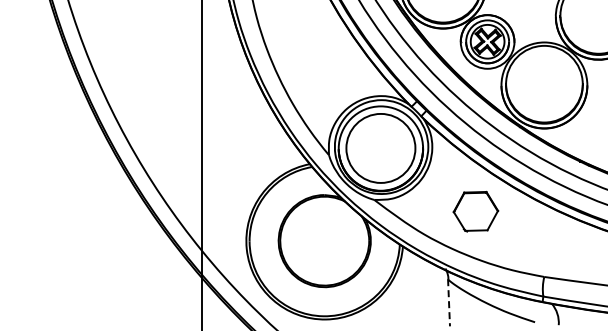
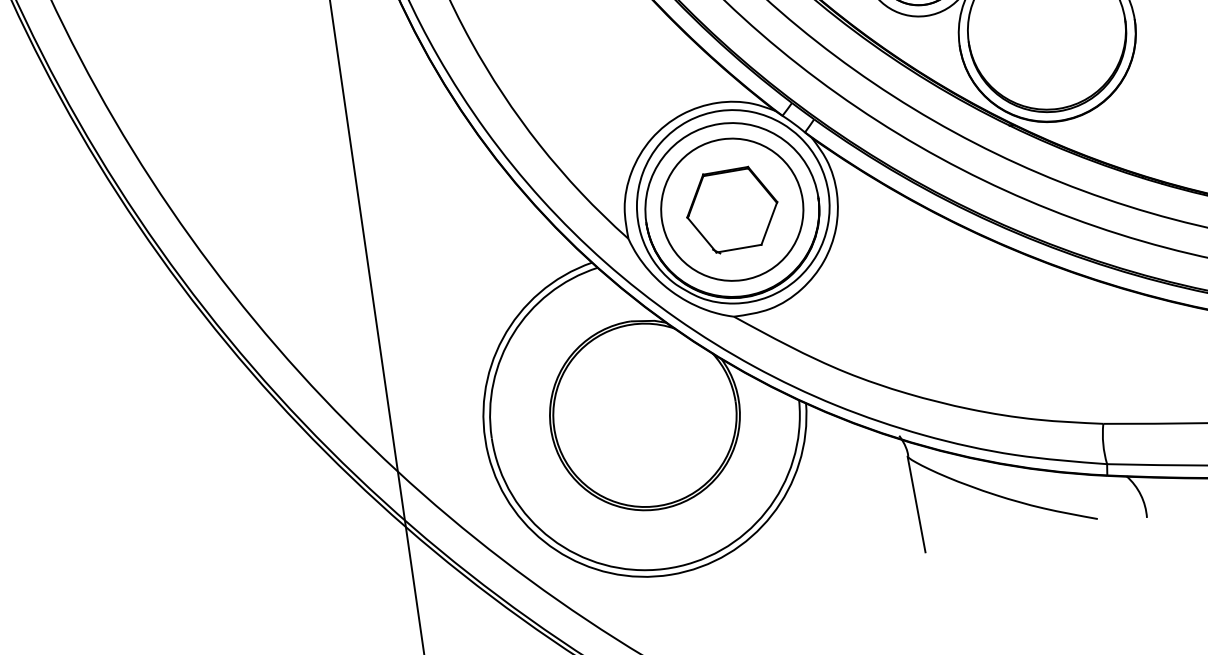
part: (475, 211) -> (731, 209), moved
line: (449, 302) -> (917, 503), dashed -> solid

